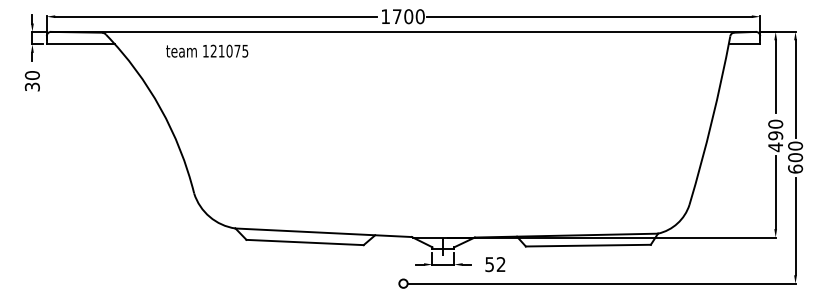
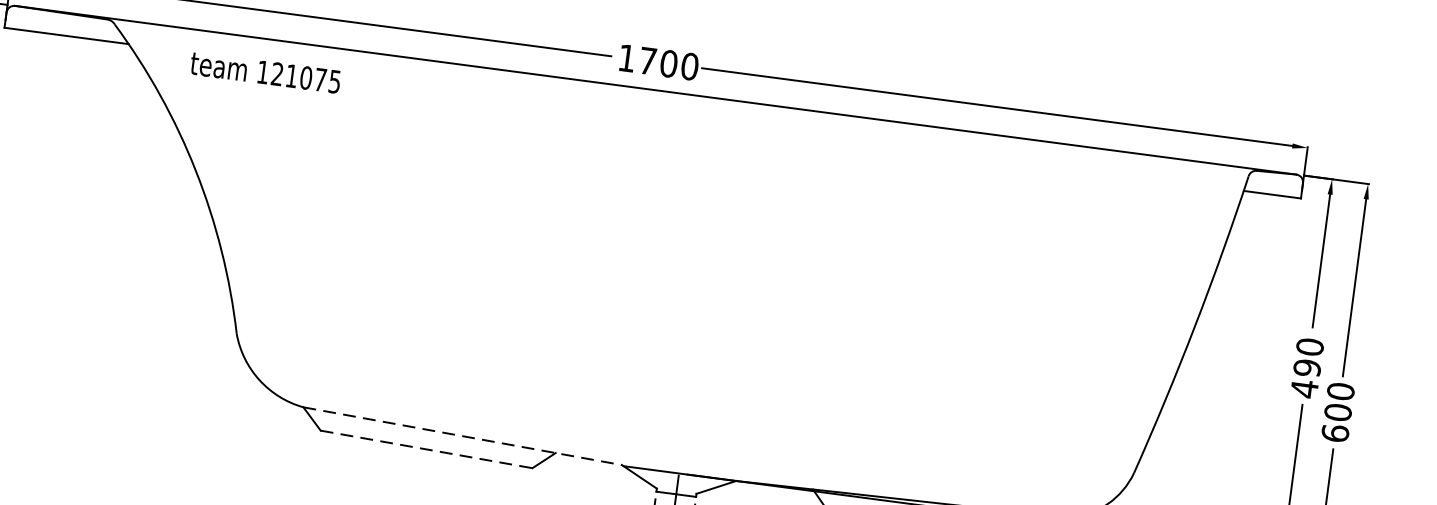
text: (207, 50) -> (266, 71), moved
line: (324, 232) -> (464, 435), solid -> dashed
line: (305, 242) -> (427, 449), solid -> dashed

